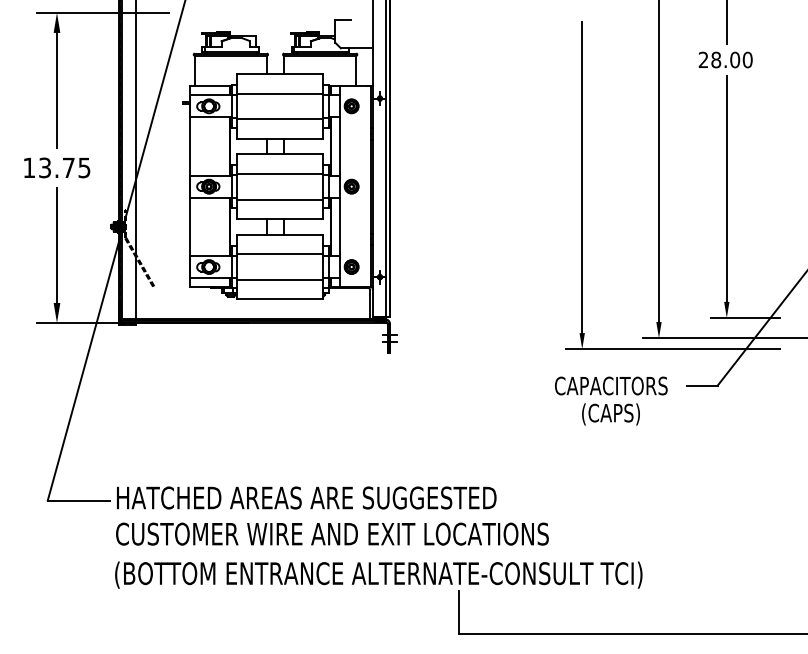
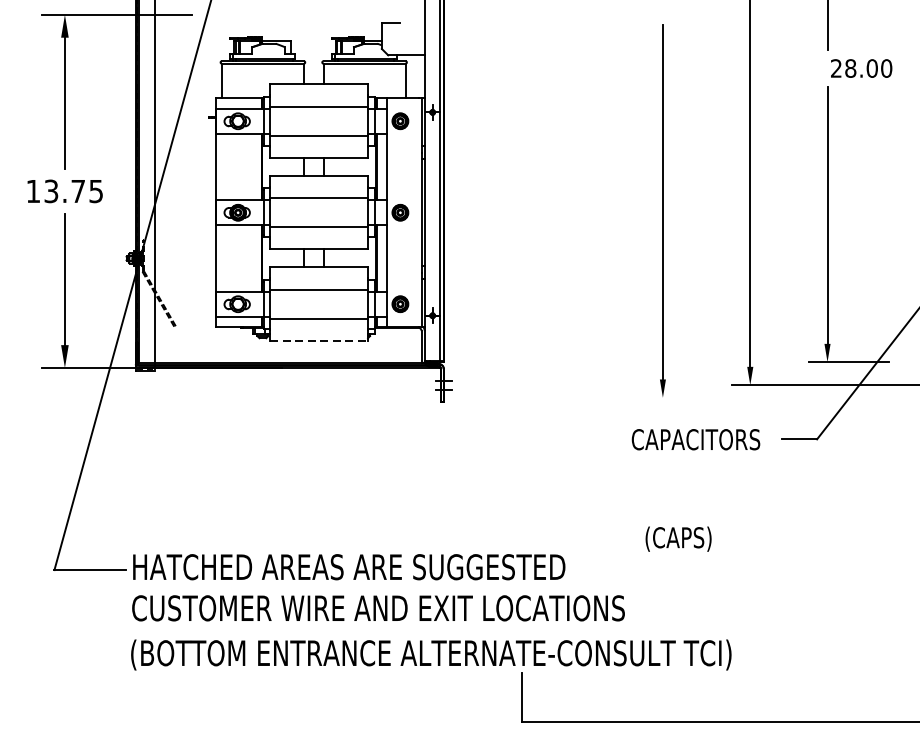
text: (725, 59) -> (861, 67), moved
line: (280, 299) -> (319, 341), solid -> dashed
line: (673, 349) -> (766, 398), removed
text: (610, 414) -> (678, 539), moved

